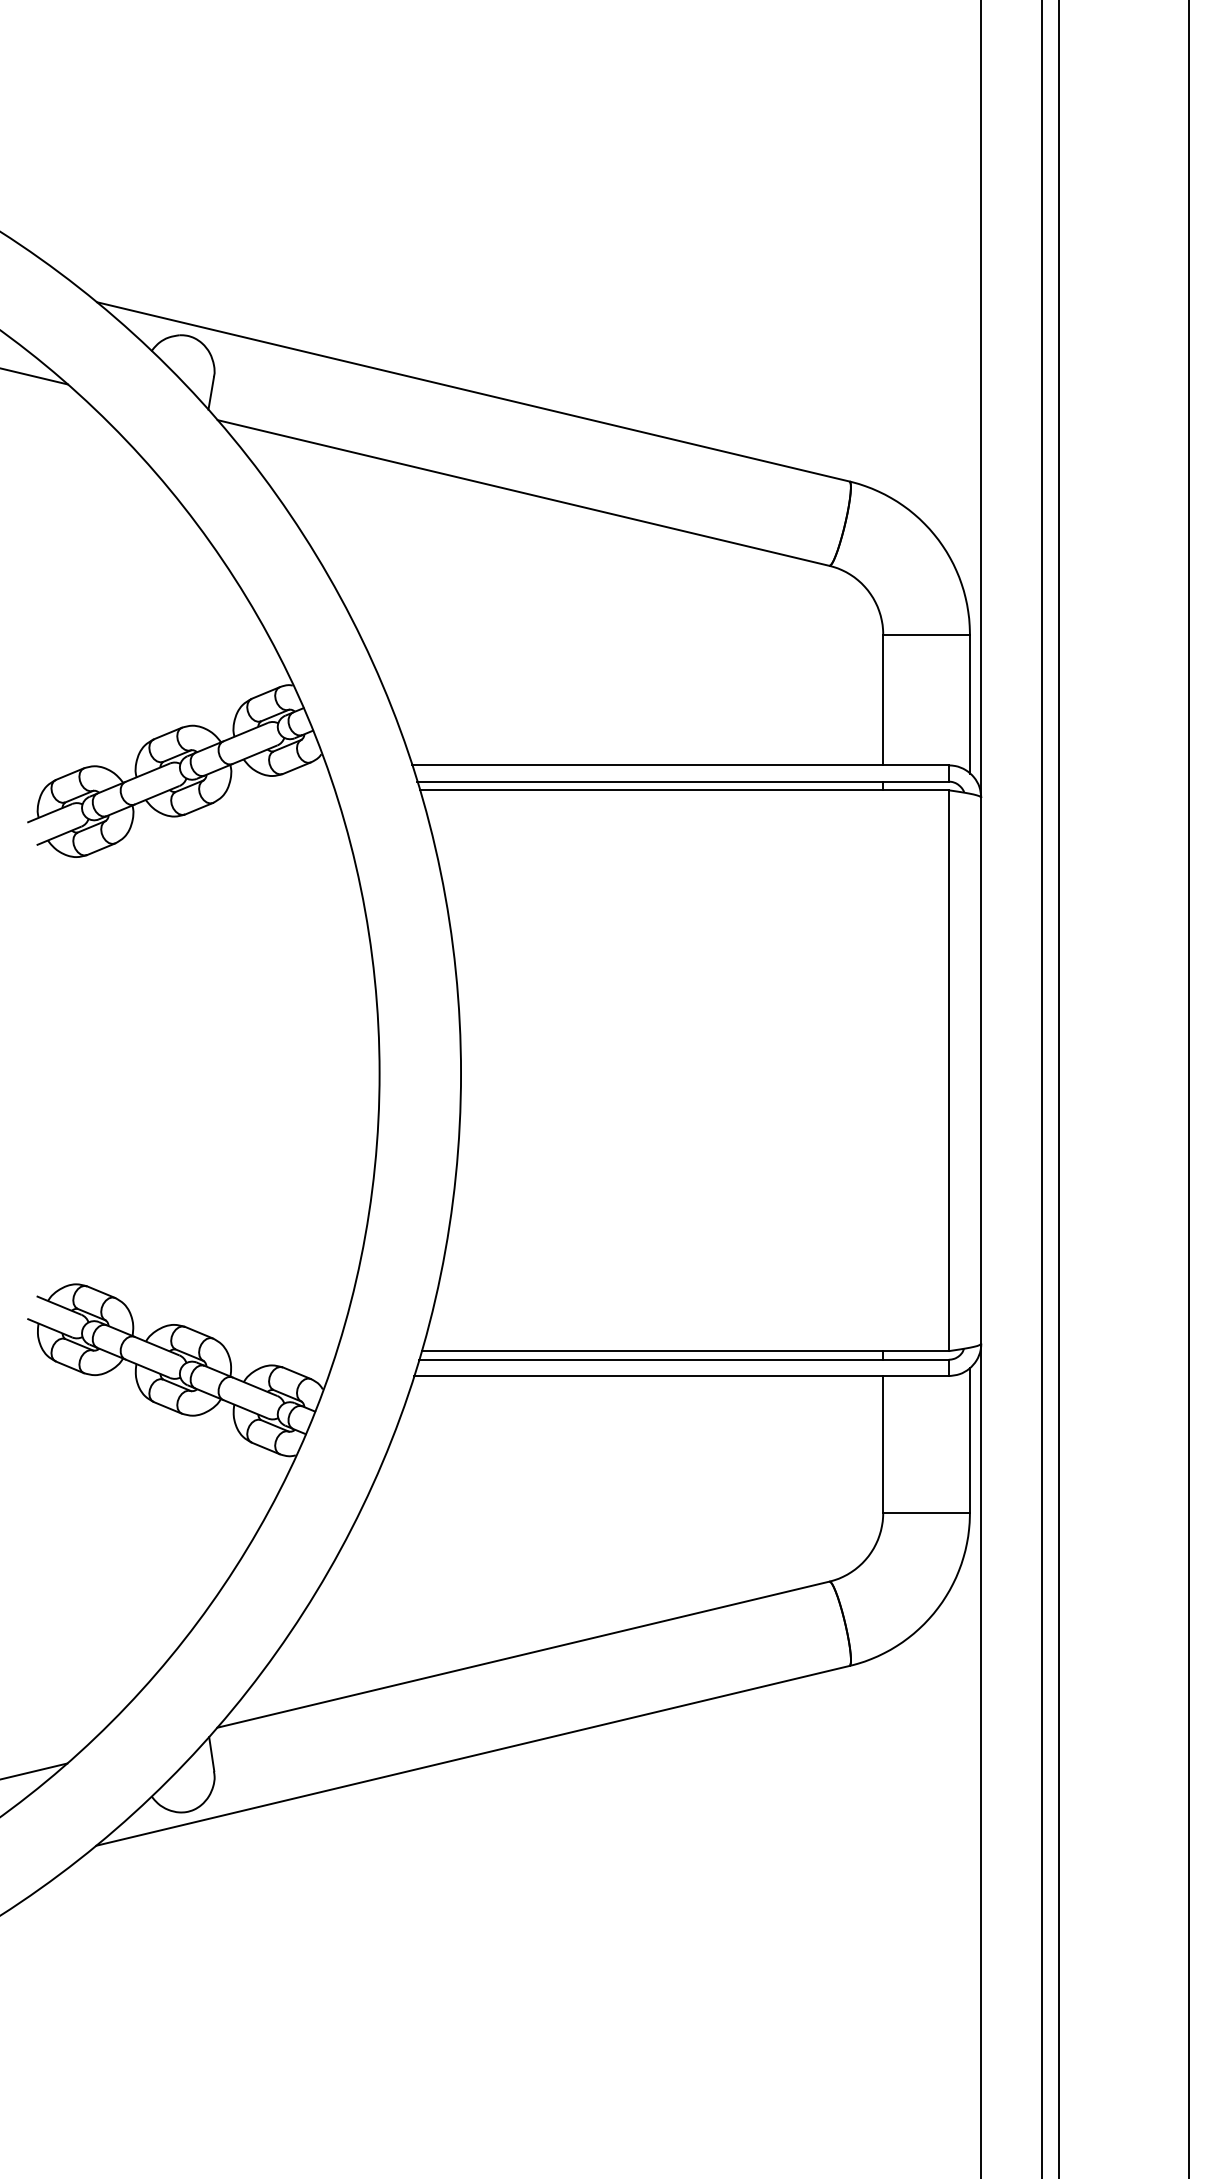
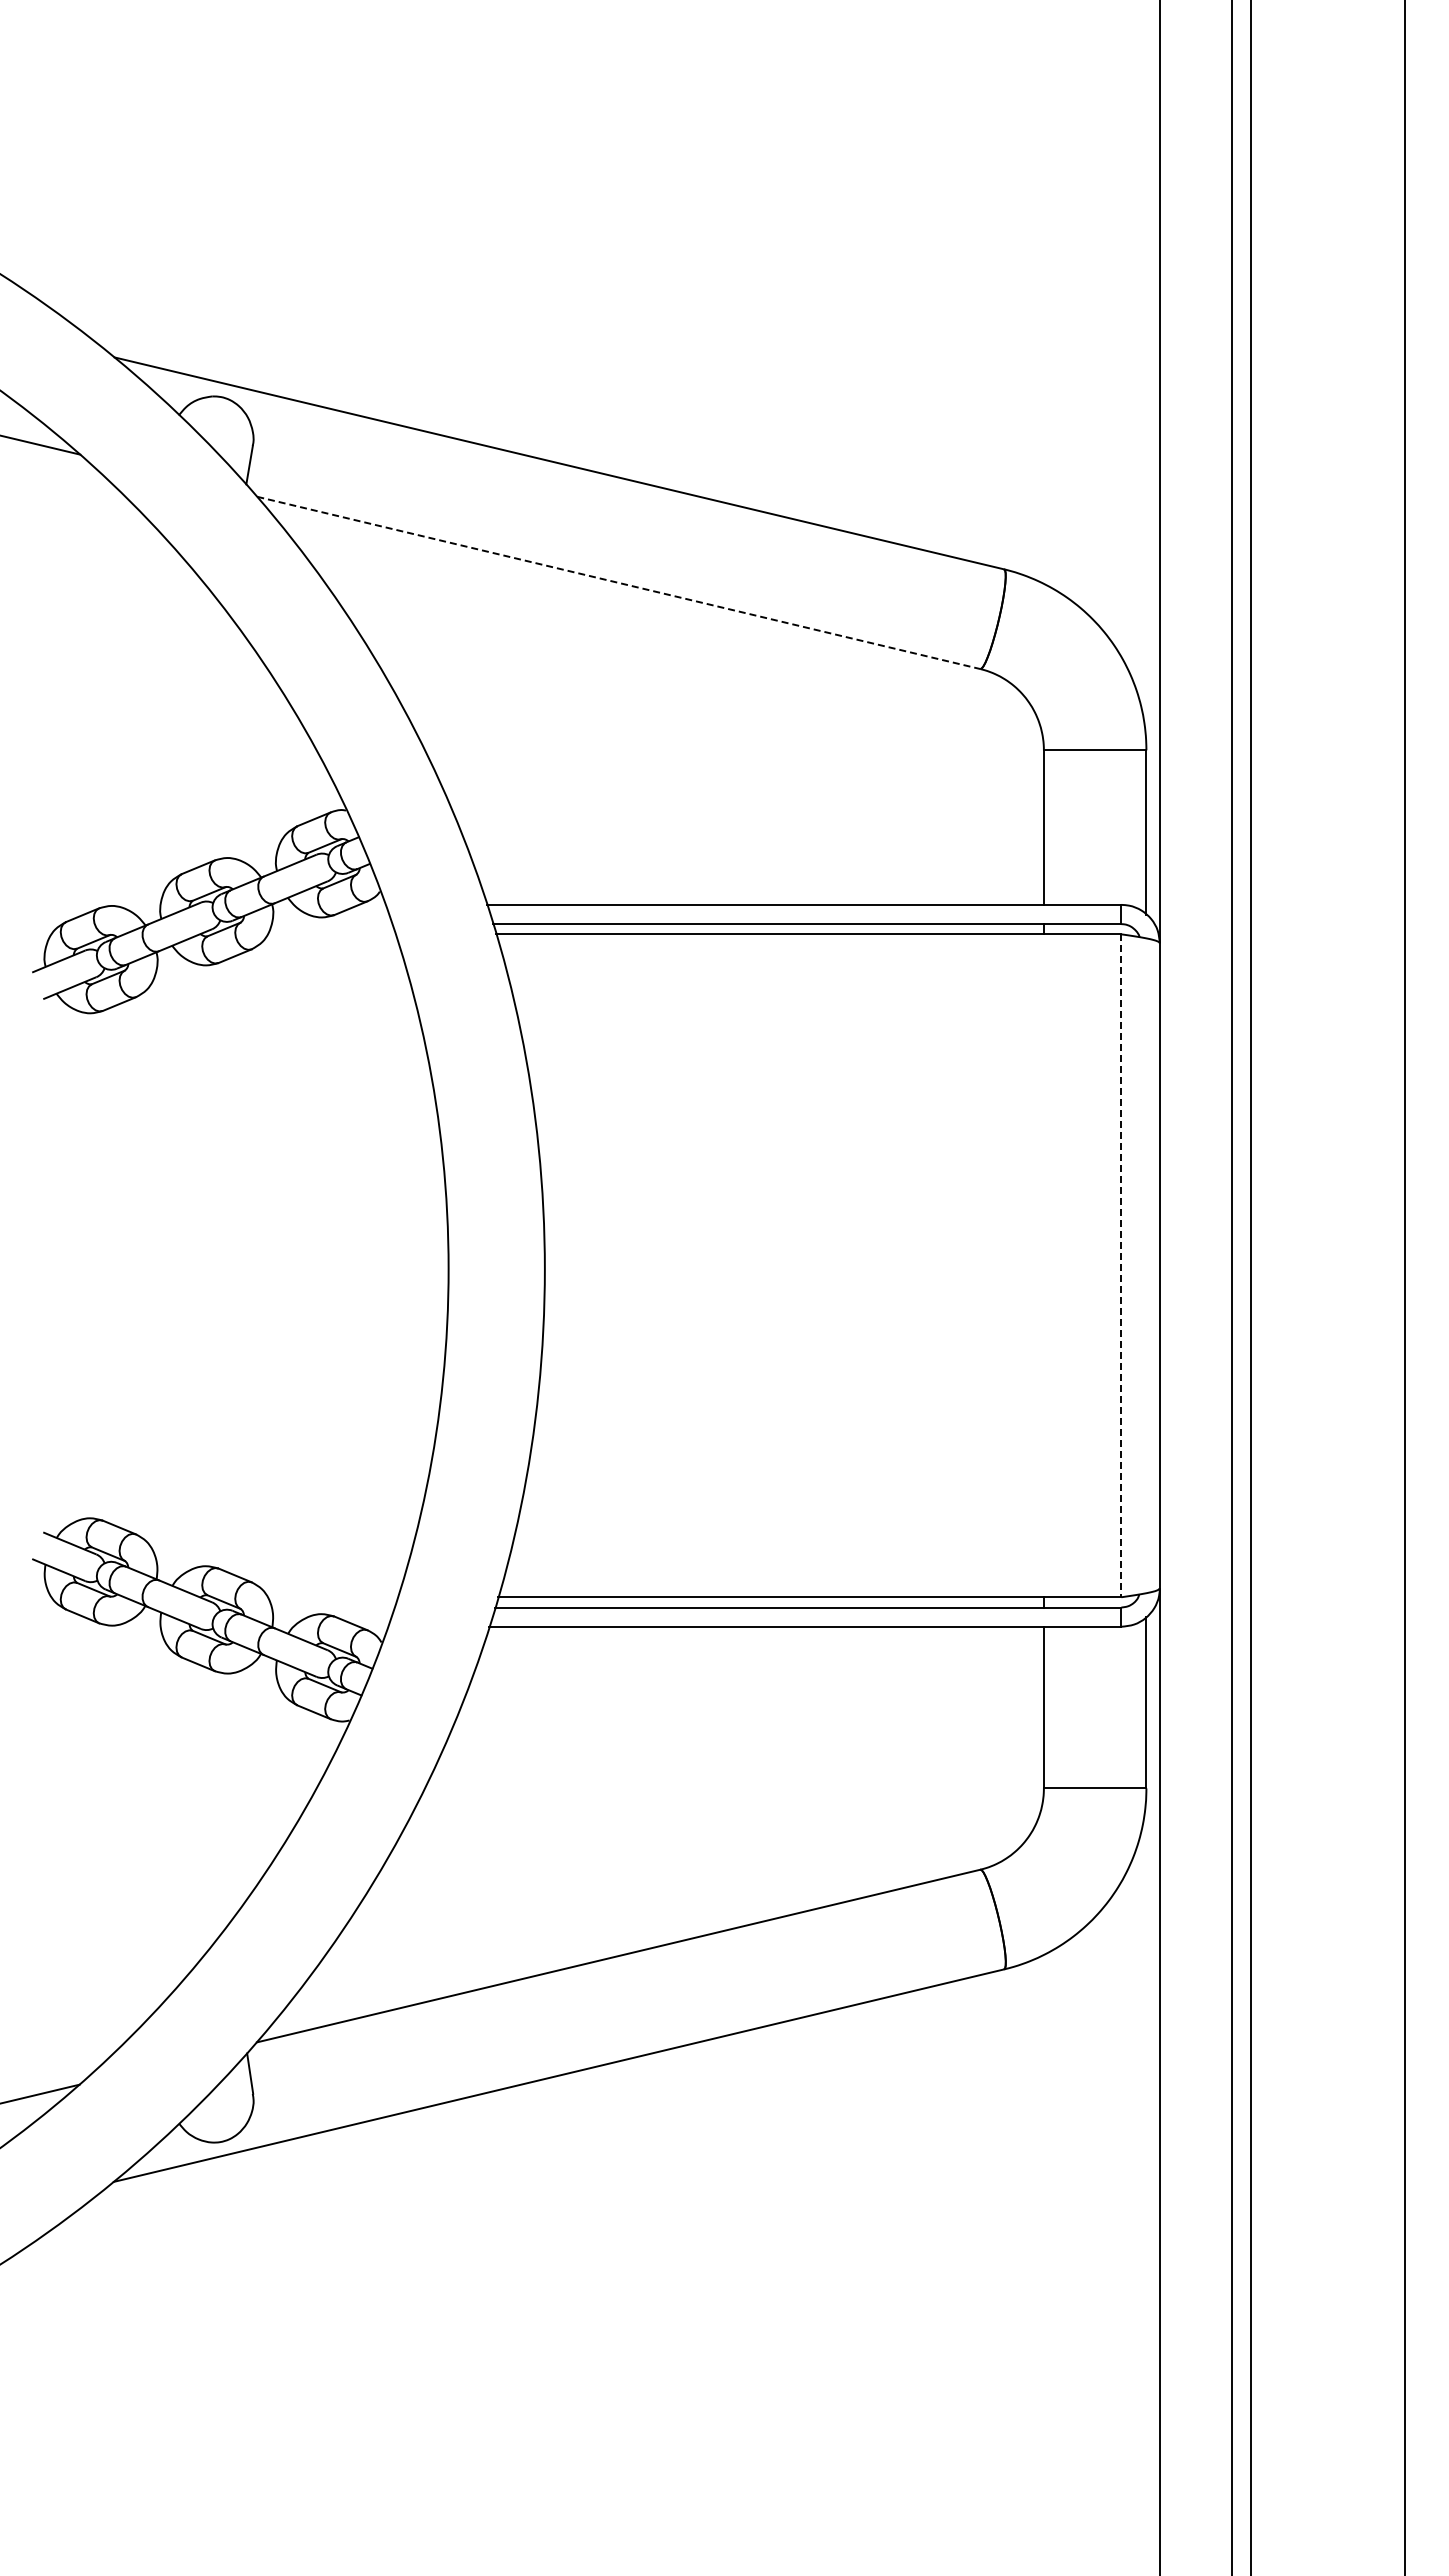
line: (523, 492) -> (618, 582), solid -> dashed
line: (948, 1071) -> (1121, 1266), solid -> dashed

